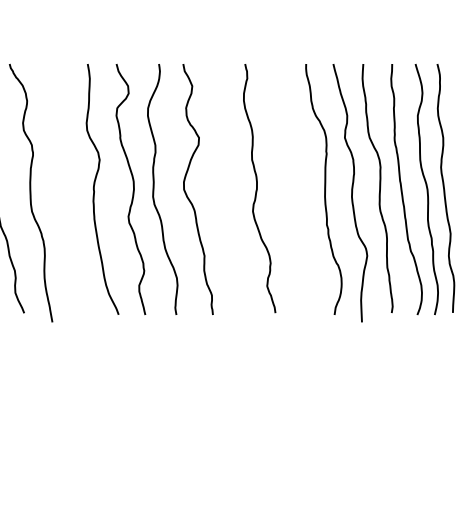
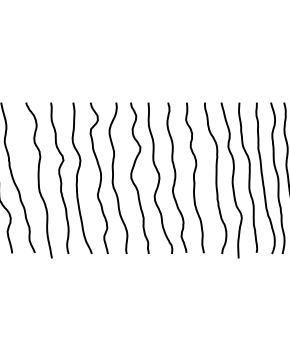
curve: (64, 188) -> (59, 177), added
curve: (232, 188) -> (160, 177), added
curve: (288, 188) -> (194, 177), added

